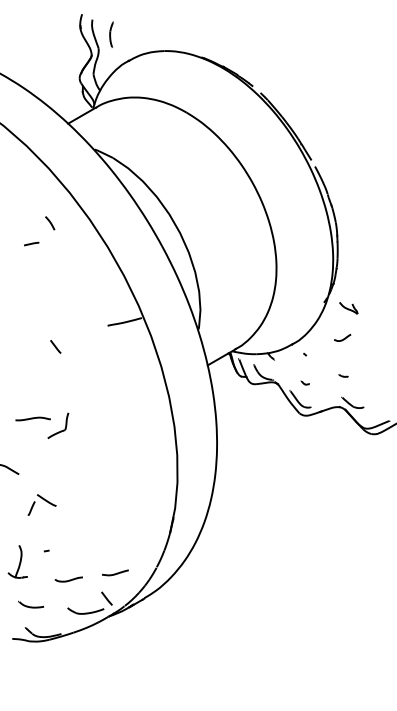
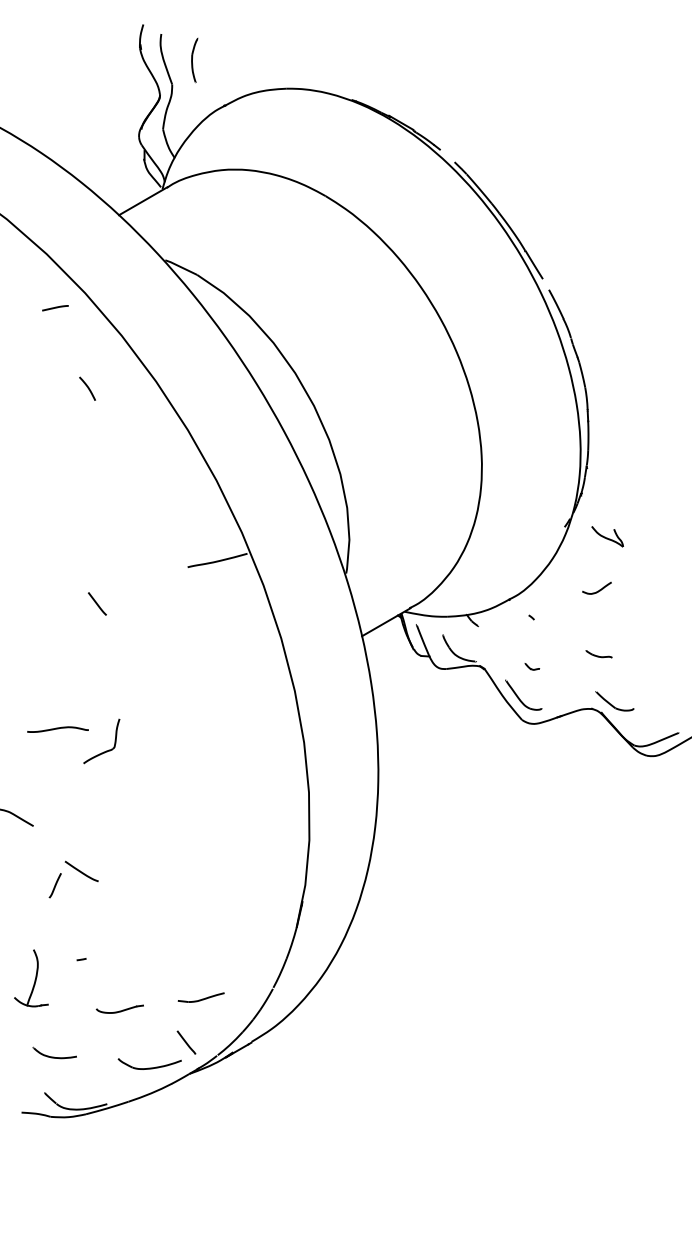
line: (31, 243) -> (55, 307), moved
part: (343, 375) -> (598, 653), size x1.6

